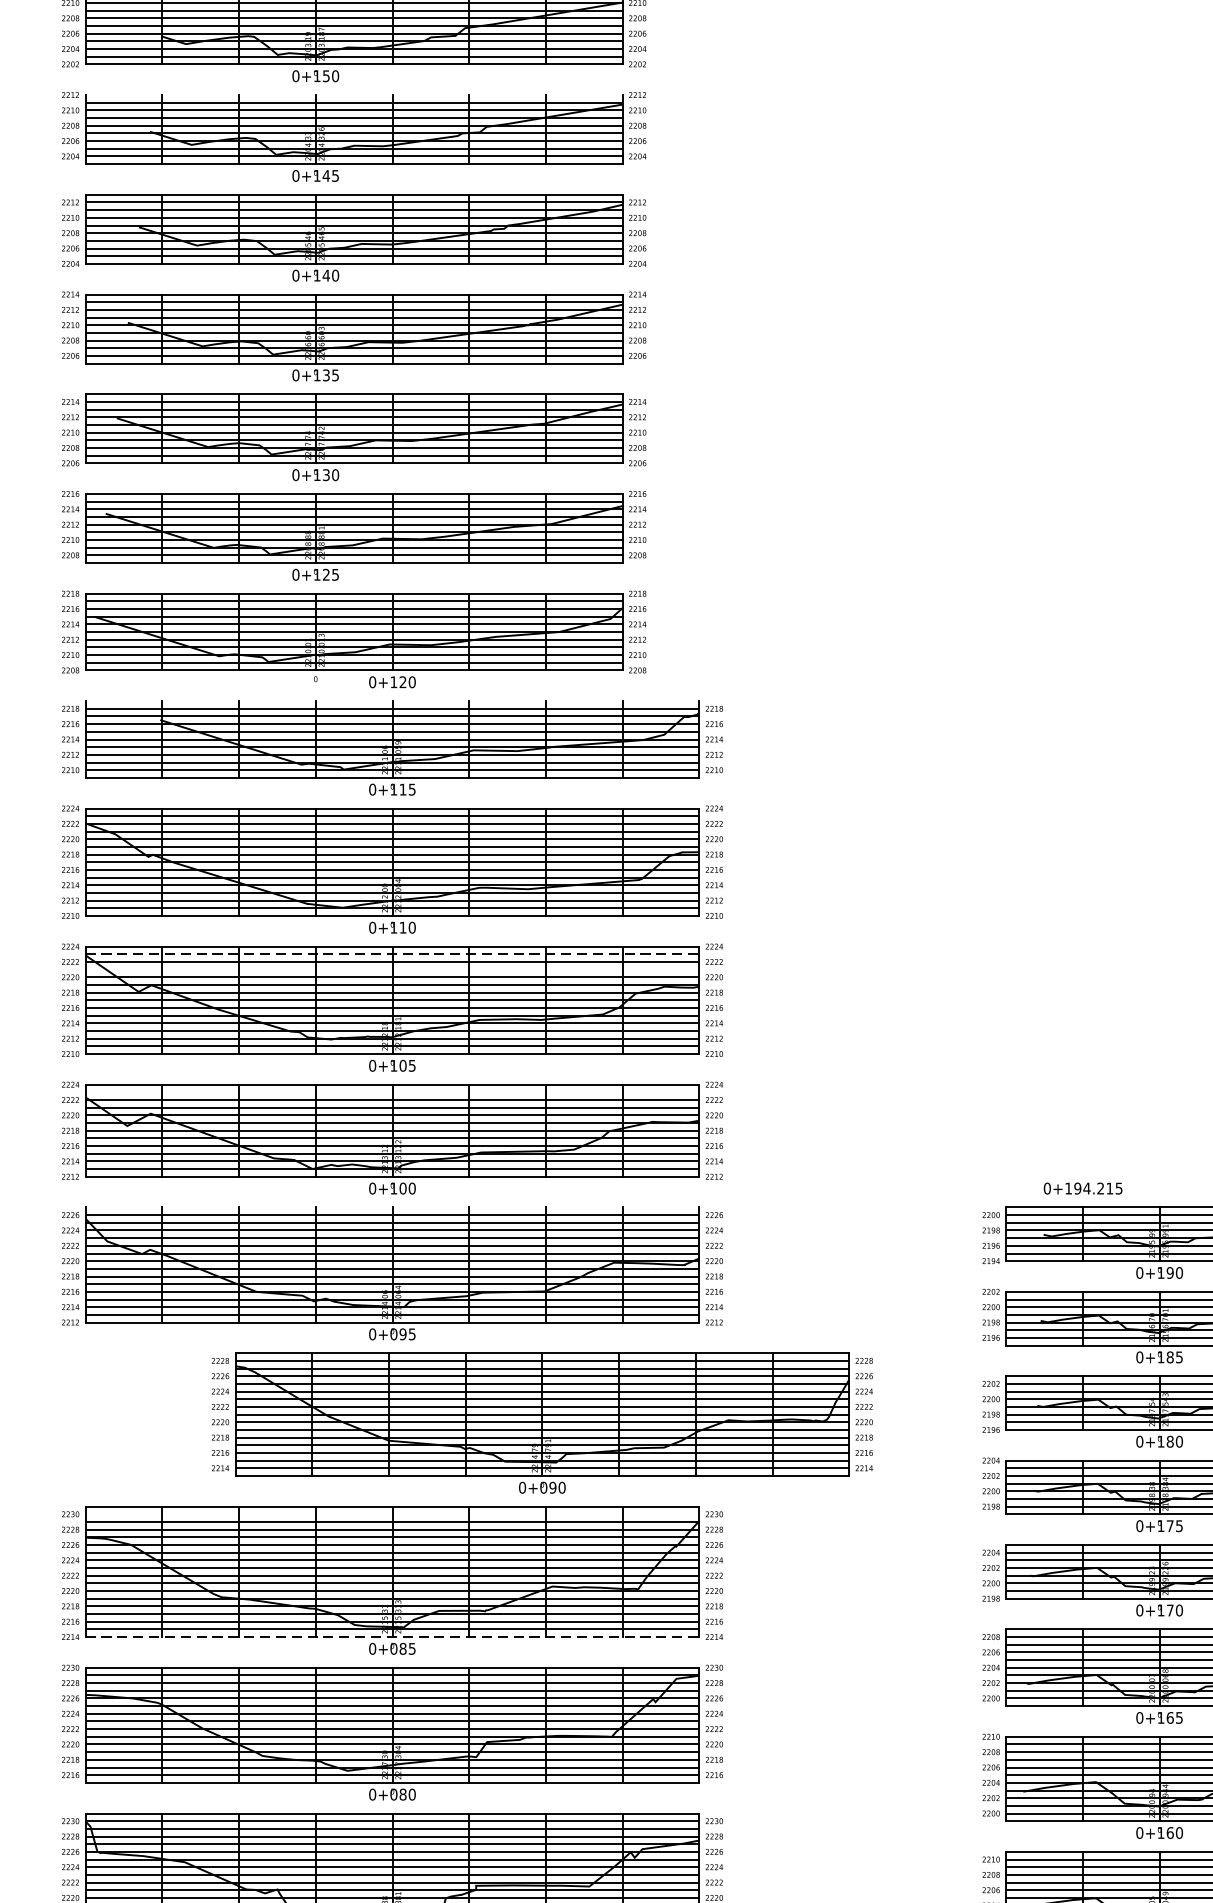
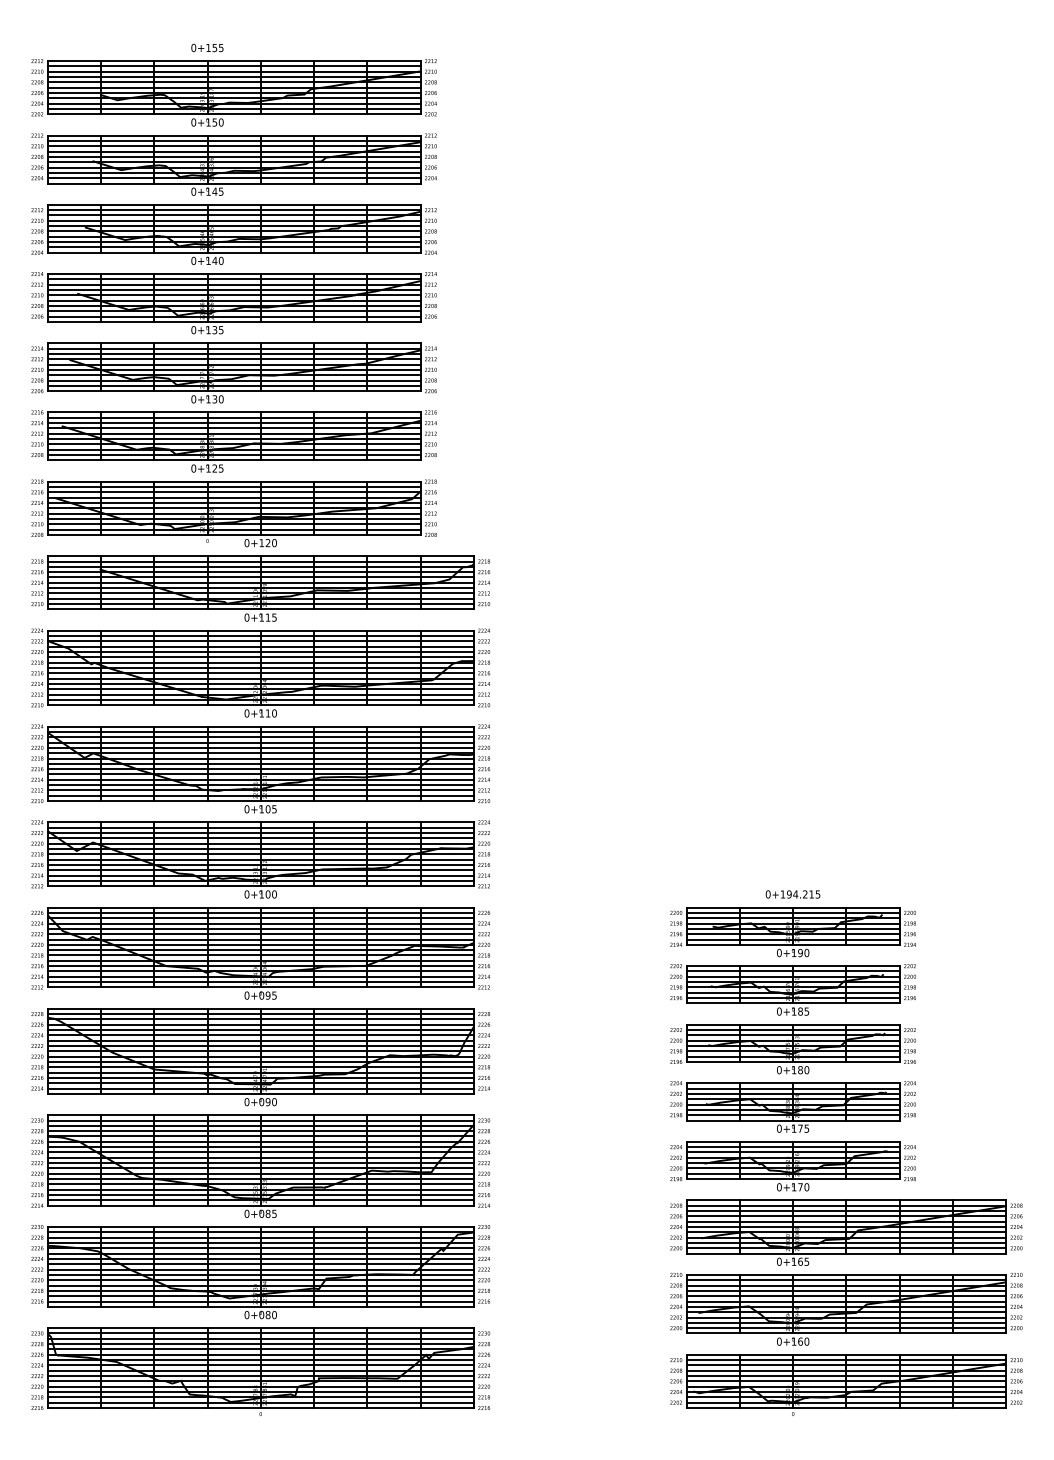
line: (353, 94) -> (233, 135), added
line: (392, 701) -> (260, 556), added
line: (392, 953) -> (260, 731), dashed -> solid
line: (392, 969) -> (260, 742), added
line: (392, 1092) -> (260, 827), added
text: (1082, 1188) -> (792, 894), moved
line: (392, 1207) -> (260, 907), added
part: (541, 1423) -> (260, 1057), moved
line: (392, 1514) -> (260, 1120), added
line: (392, 1636) -> (260, 1205), dashed -> solid

